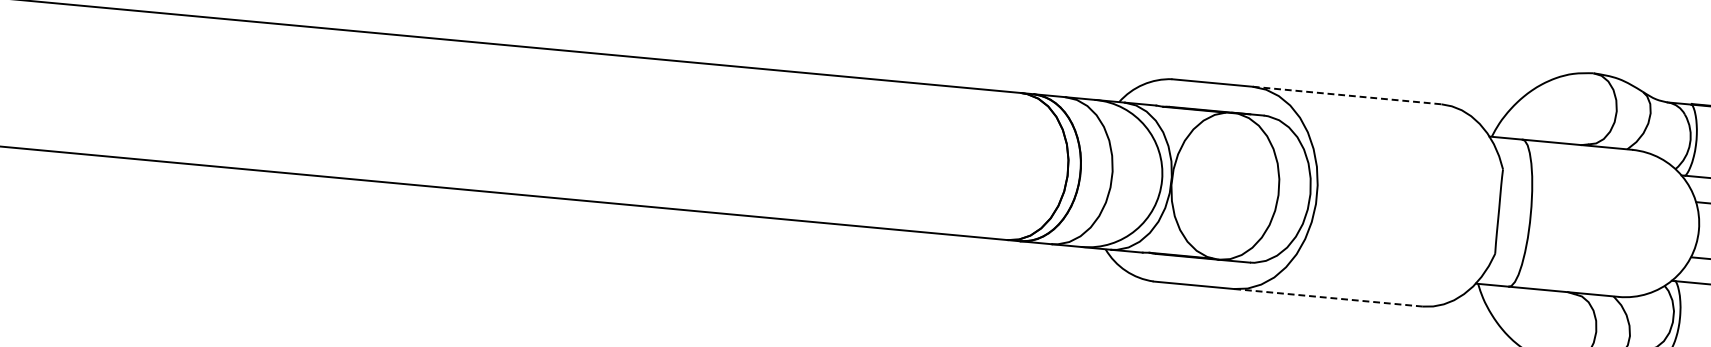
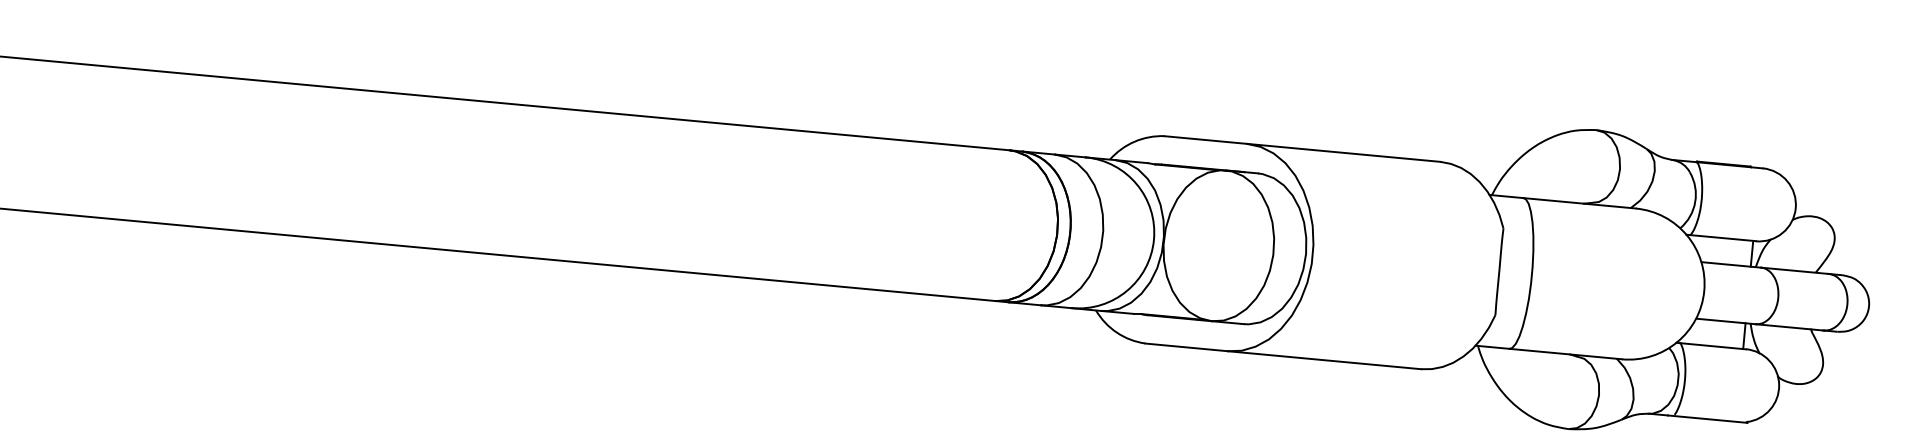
line: (1347, 95) -> (1344, 152), dashed -> solid
line: (1327, 298) -> (1323, 360), dashed -> solid

